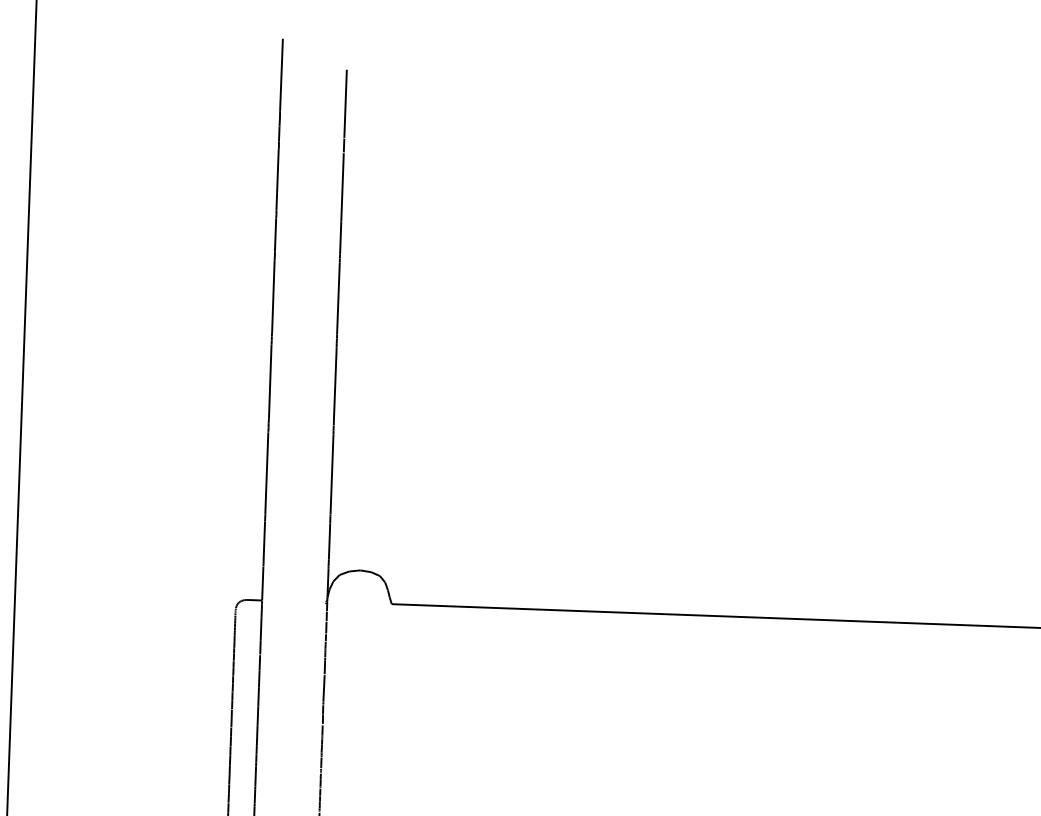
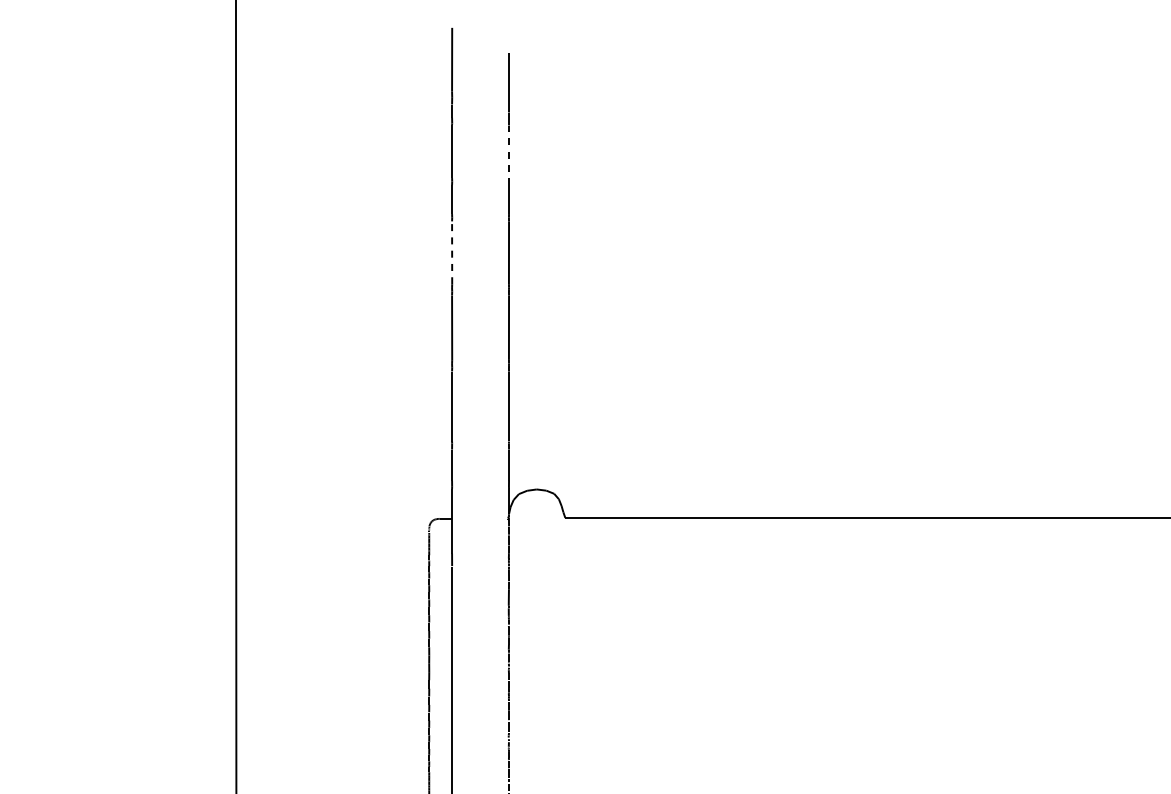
line: (343, 187) -> (509, 155), solid -> dashed
line: (273, 295) -> (452, 252), solid -> dashed

